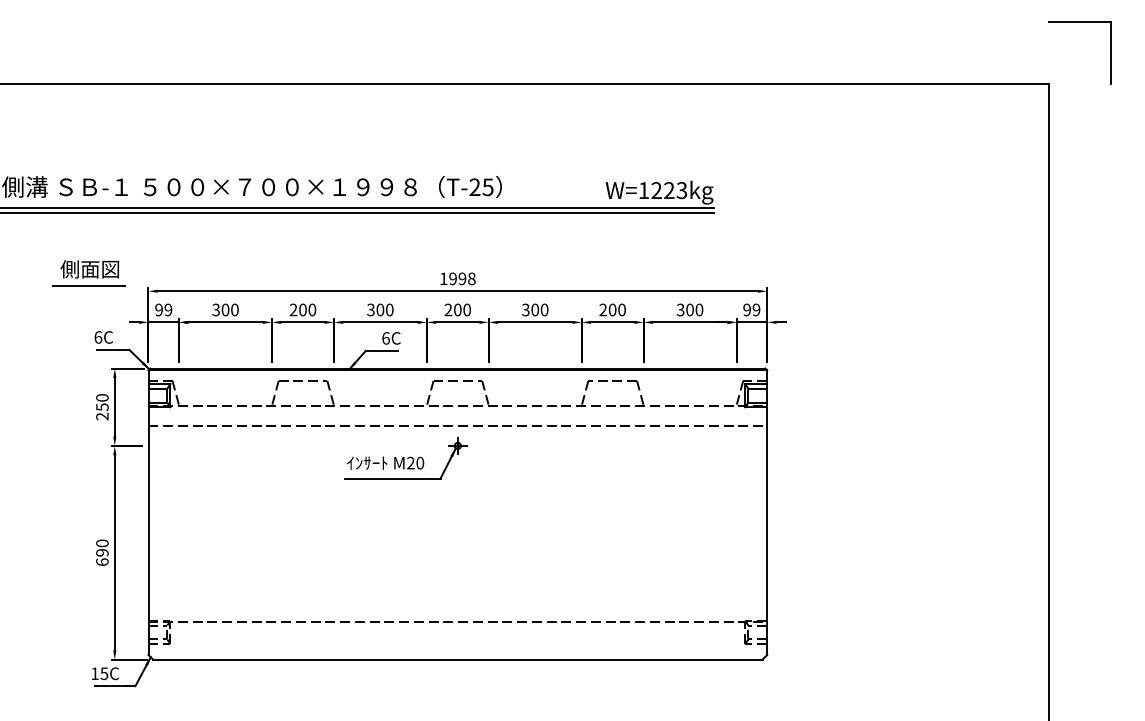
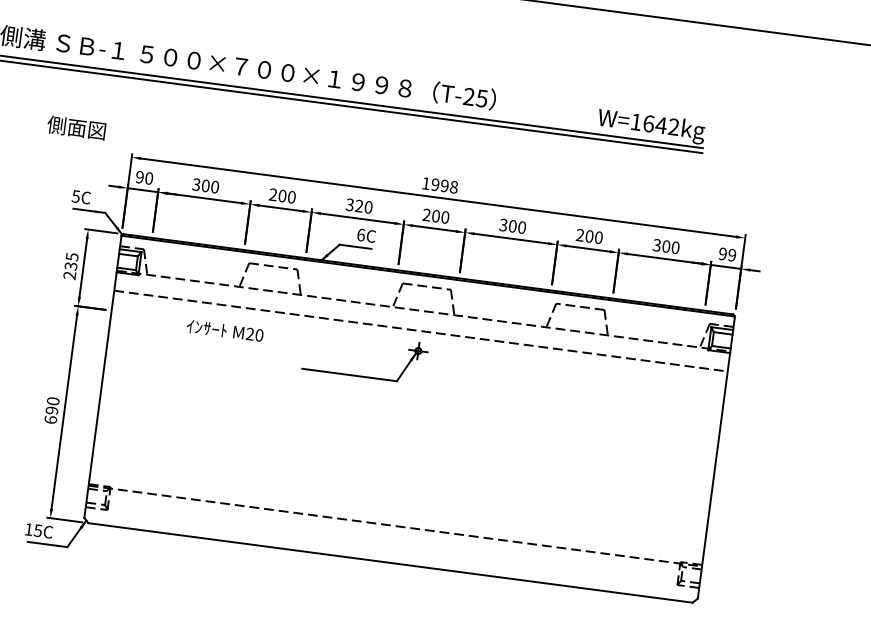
text: (669, 190) -> (661, 125), W=1223kg -> W=1642kg
line: (88, 285) -> (73, 143), removed
text: (168, 309) -> (149, 178), 99 -> 90
text: (380, 309) -> (359, 205), 300 -> 320
text: (98, 337) -> (76, 196), 6C -> 5C
text: (102, 402) -> (71, 261), 250 -> 235
text: (385, 462) -> (225, 330), moved

